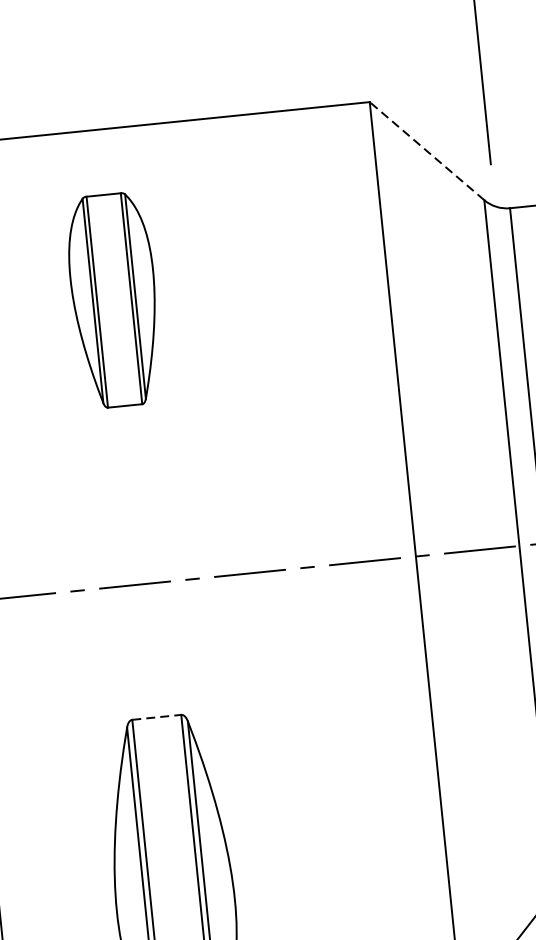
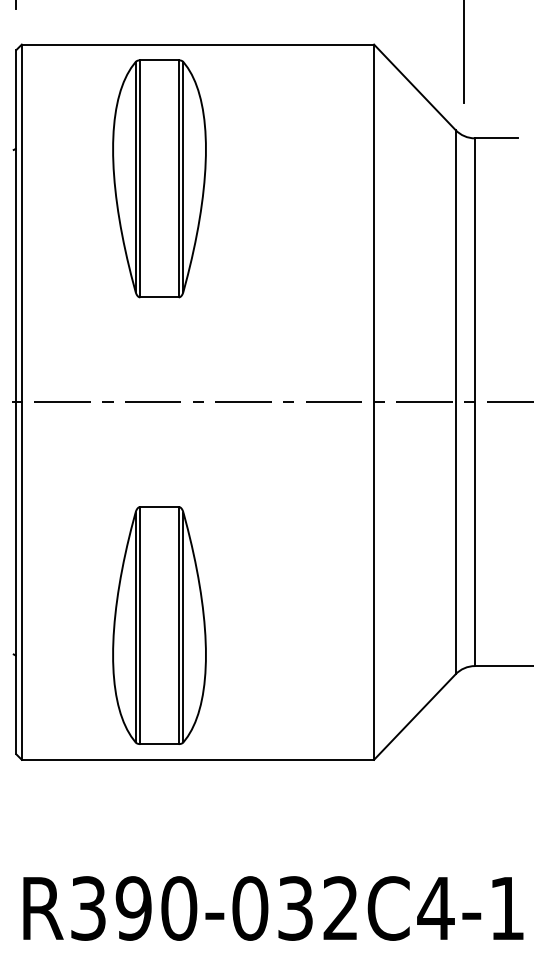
line: (426, 150) -> (414, 86), dashed -> solid
part: (114, 299) -> (159, 178), size x1.43
line: (158, 717) -> (160, 507), dashed -> solid

